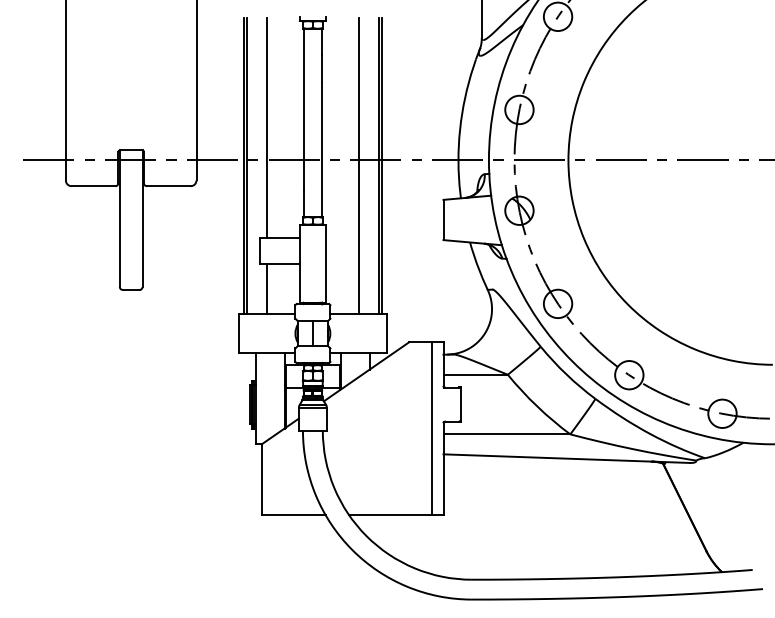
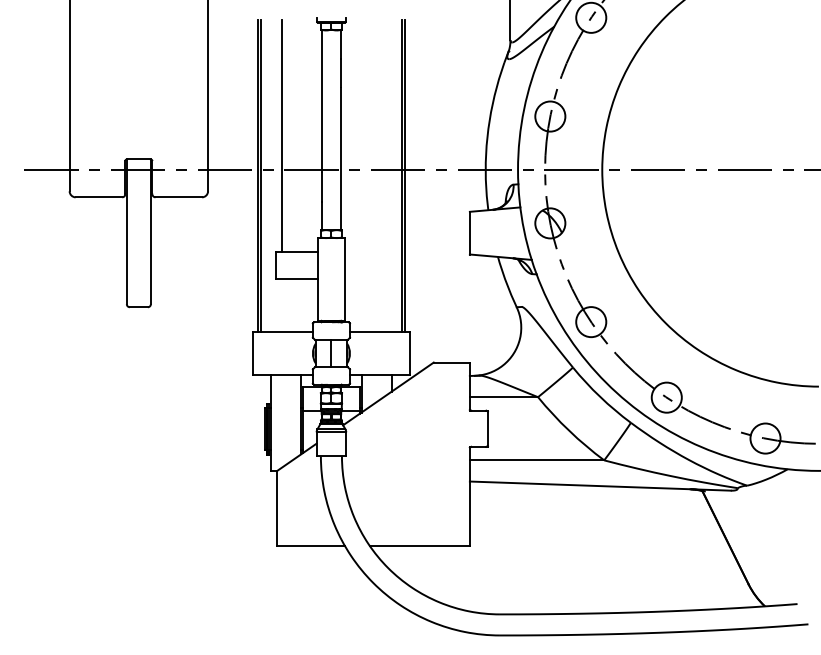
line: (359, 165) -> (380, 175), removed
line: (266, 288) -> (282, 305), removed
line: (432, 428) -> (458, 454), removed

